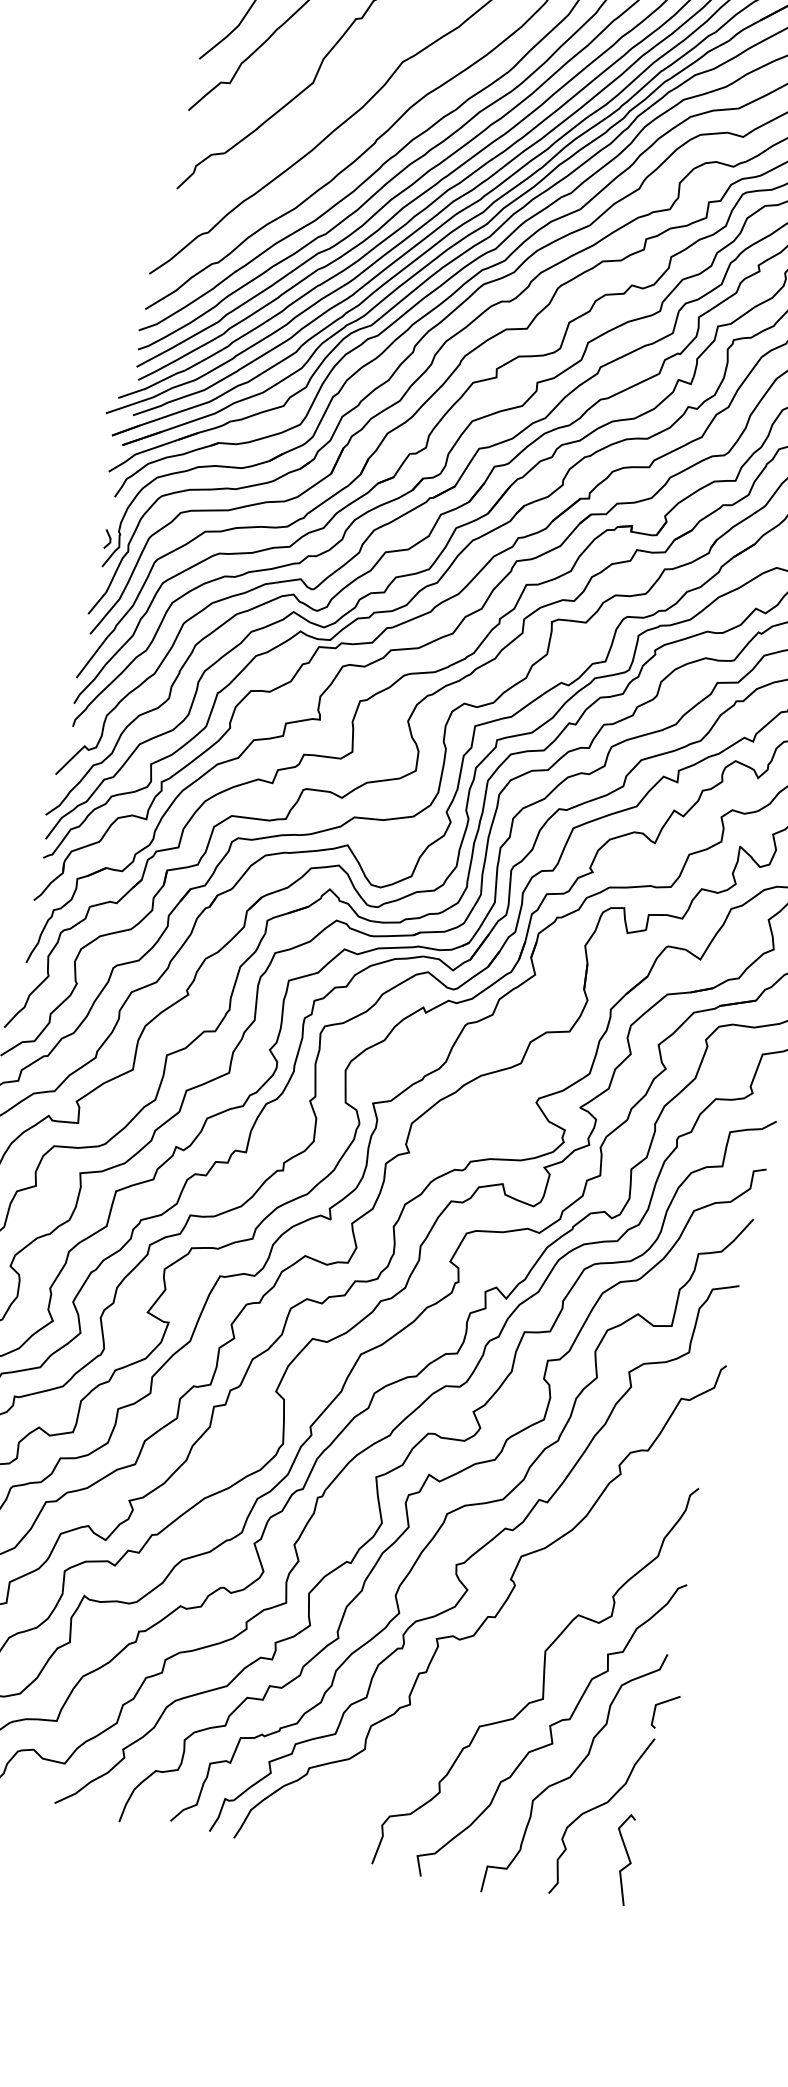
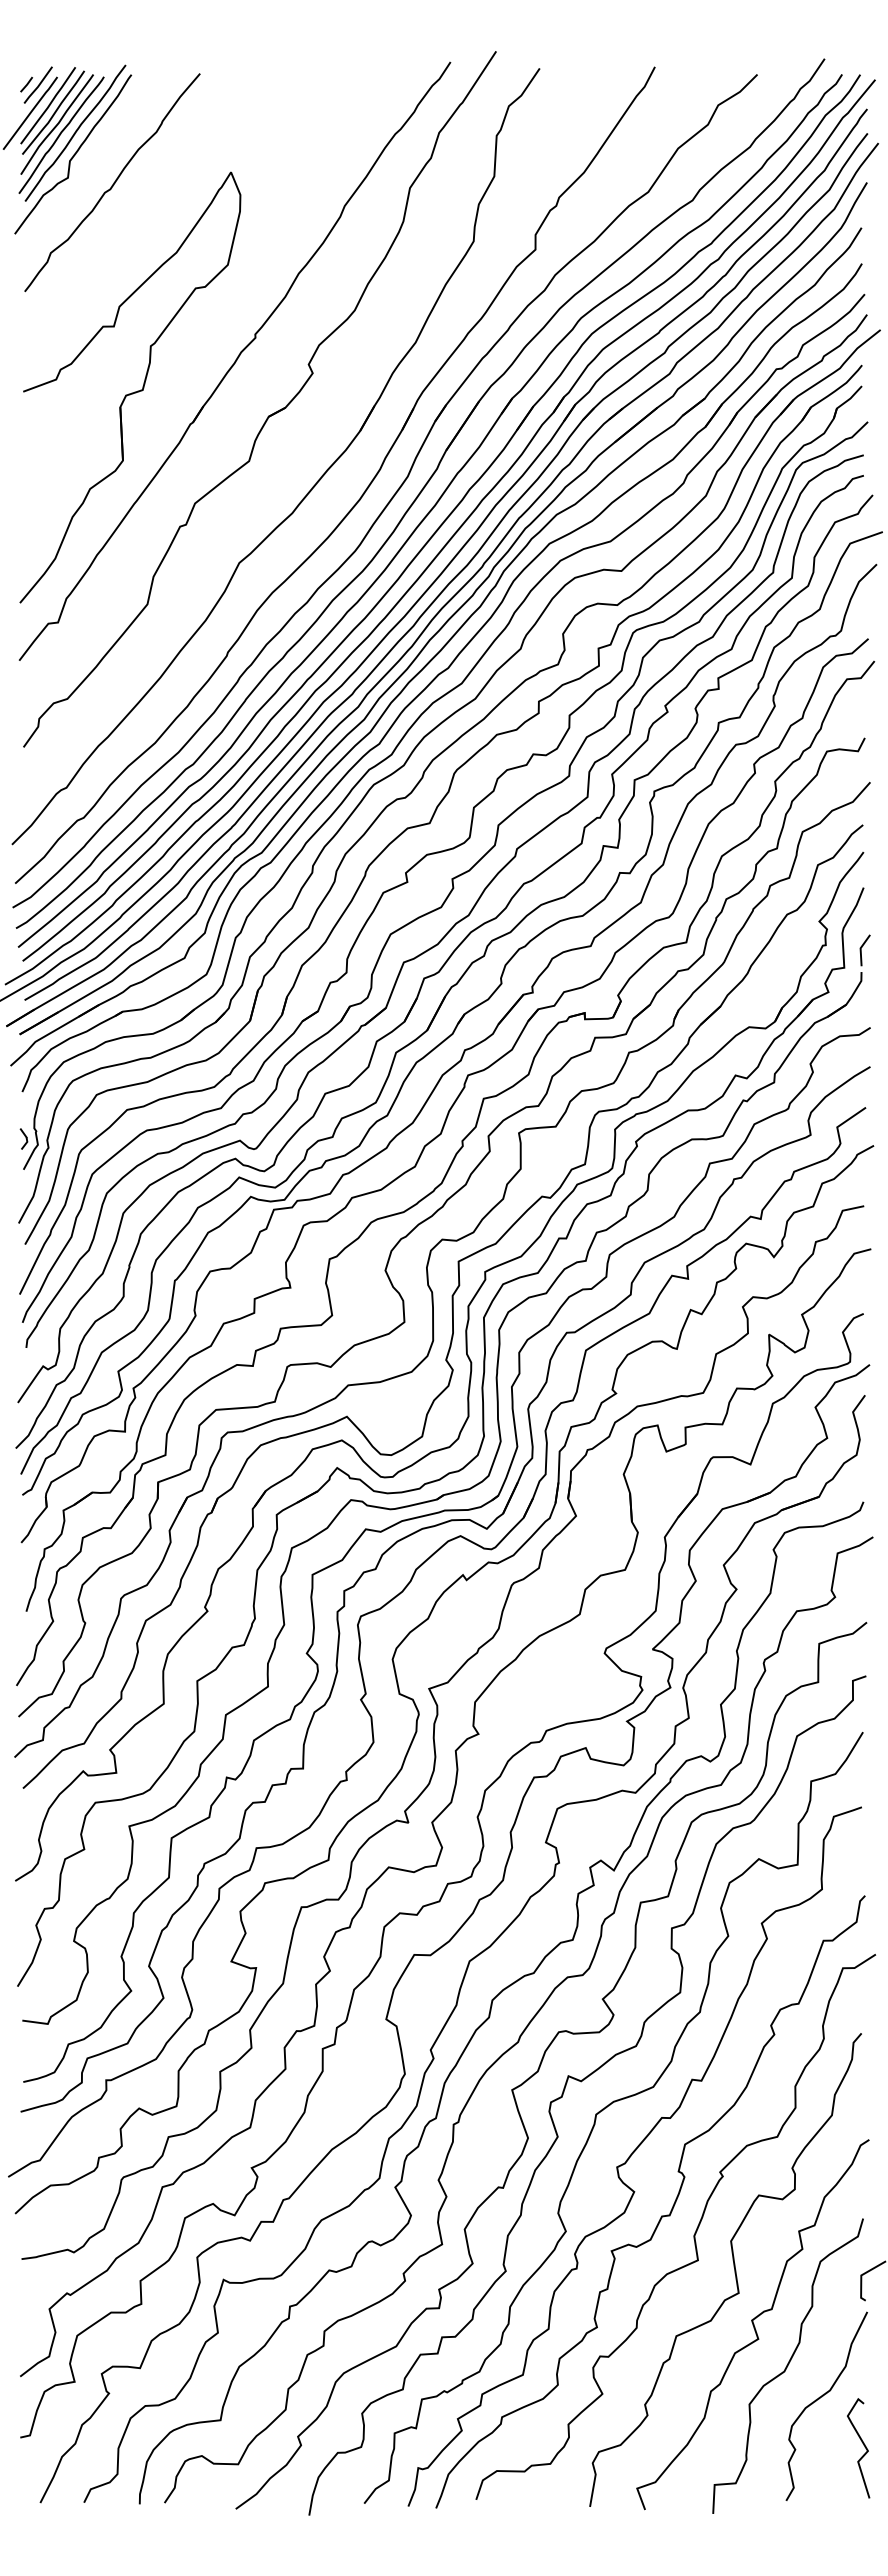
curve: (514, 1636) -> (694, 2232), added

